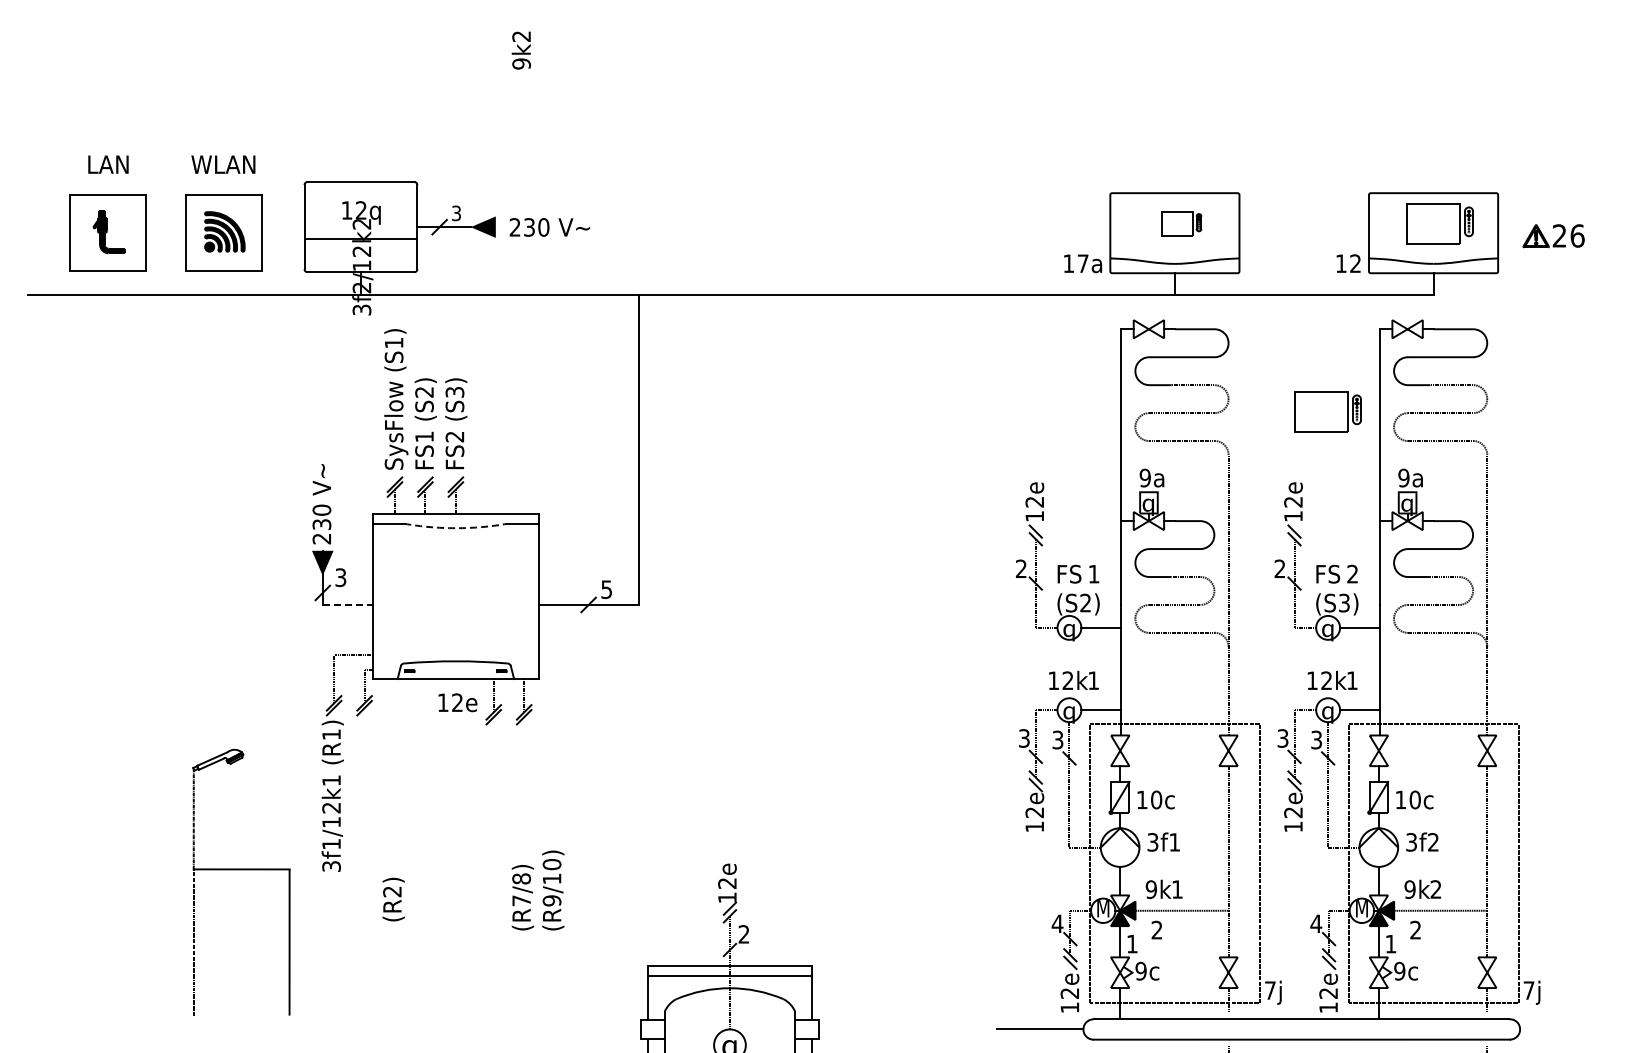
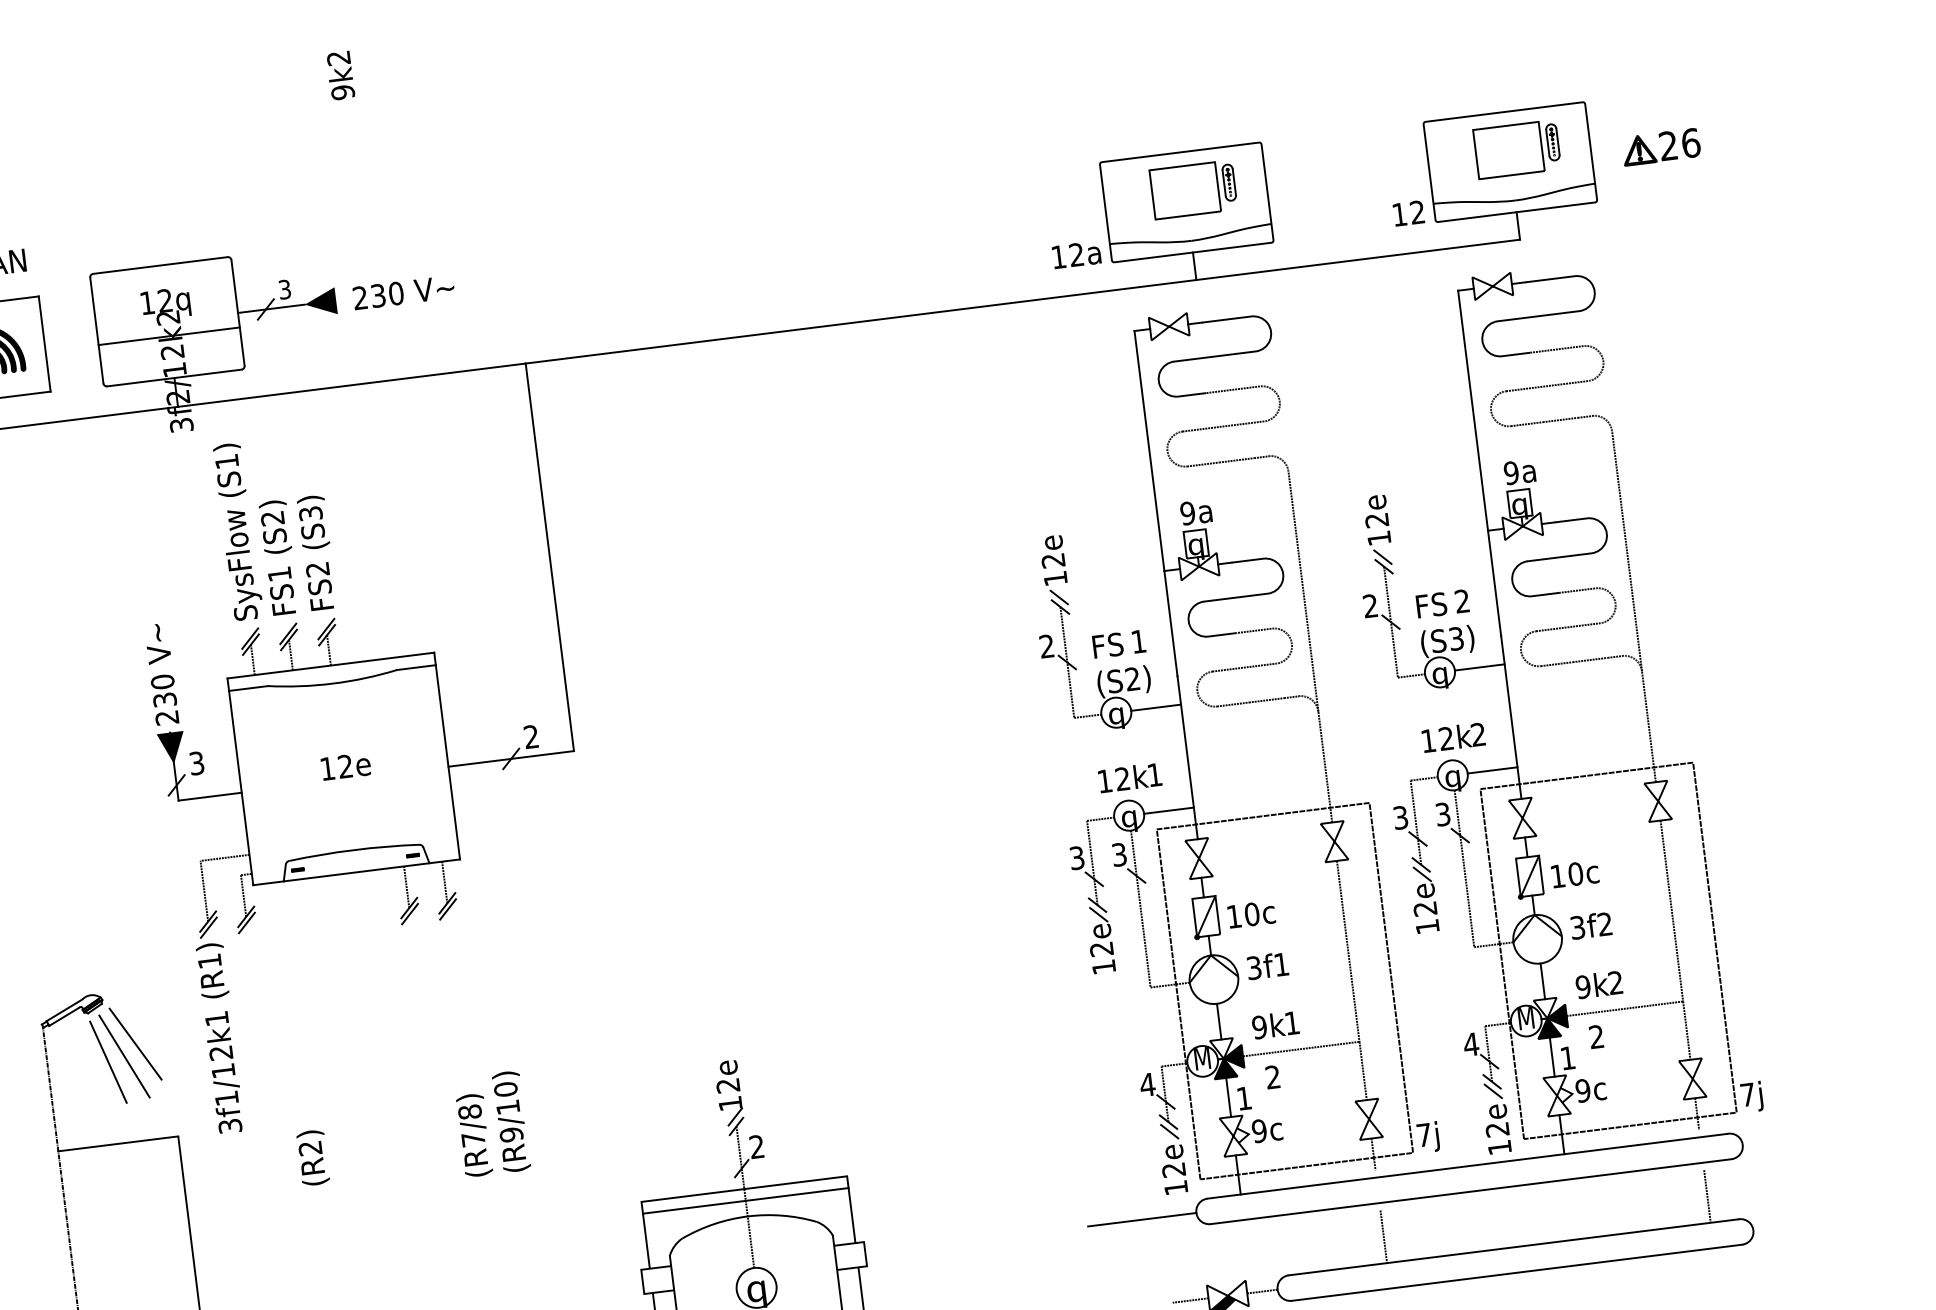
part: (1181, 223) -> (1193, 189), size x1.67
text: (1082, 263) -> (1075, 254), 17a -> 12a
part: (1327, 411) -> (1405, 401), removed
arc: (455, 528) -> (332, 684), dashed -> solid
text: (606, 589) -> (531, 736), 5 -> 2
line: (348, 605) -> (210, 797), dashed -> solid
text: (1352, 680) -> (1478, 734), 1 -> 2
text: (457, 702) -> (345, 766), moved
line: (265, 792) -> (136, 1043), added
line: (254, 800) -> (123, 1055), added
line: (241, 803) -> (107, 1061), added

